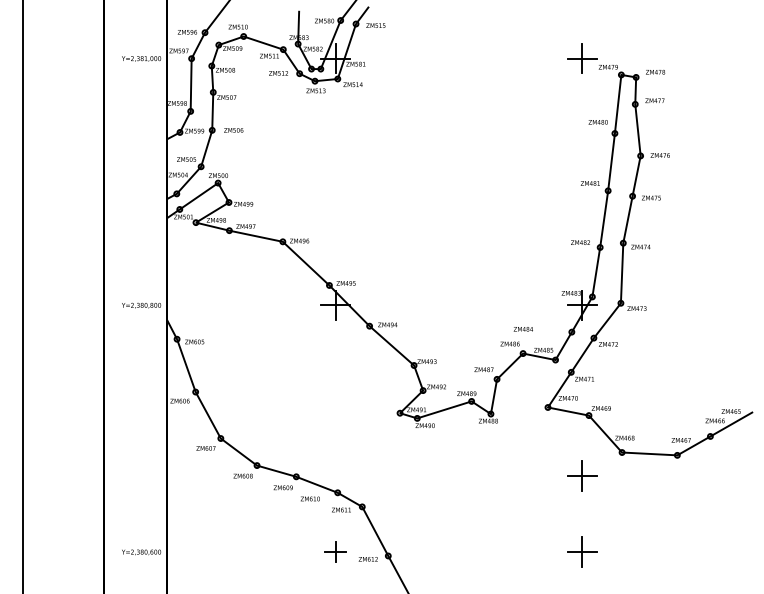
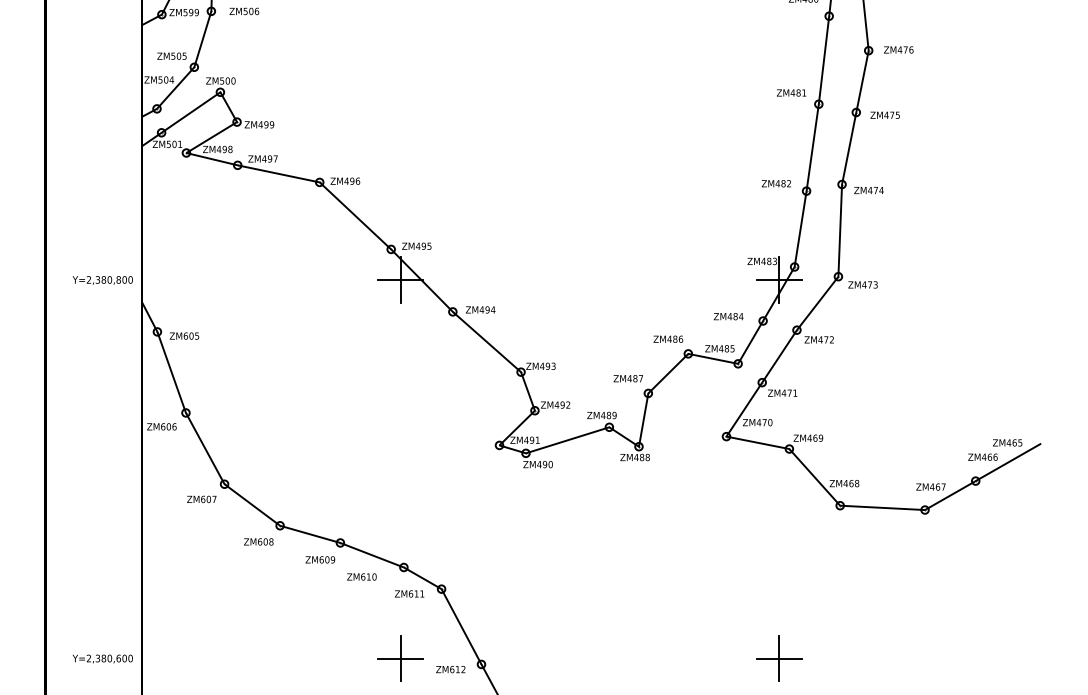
text: (522, 329) -> (727, 316), moved
part: (582, 475) -> (779, 540), removed
part: (335, 551) -> (400, 657), size x1.43

